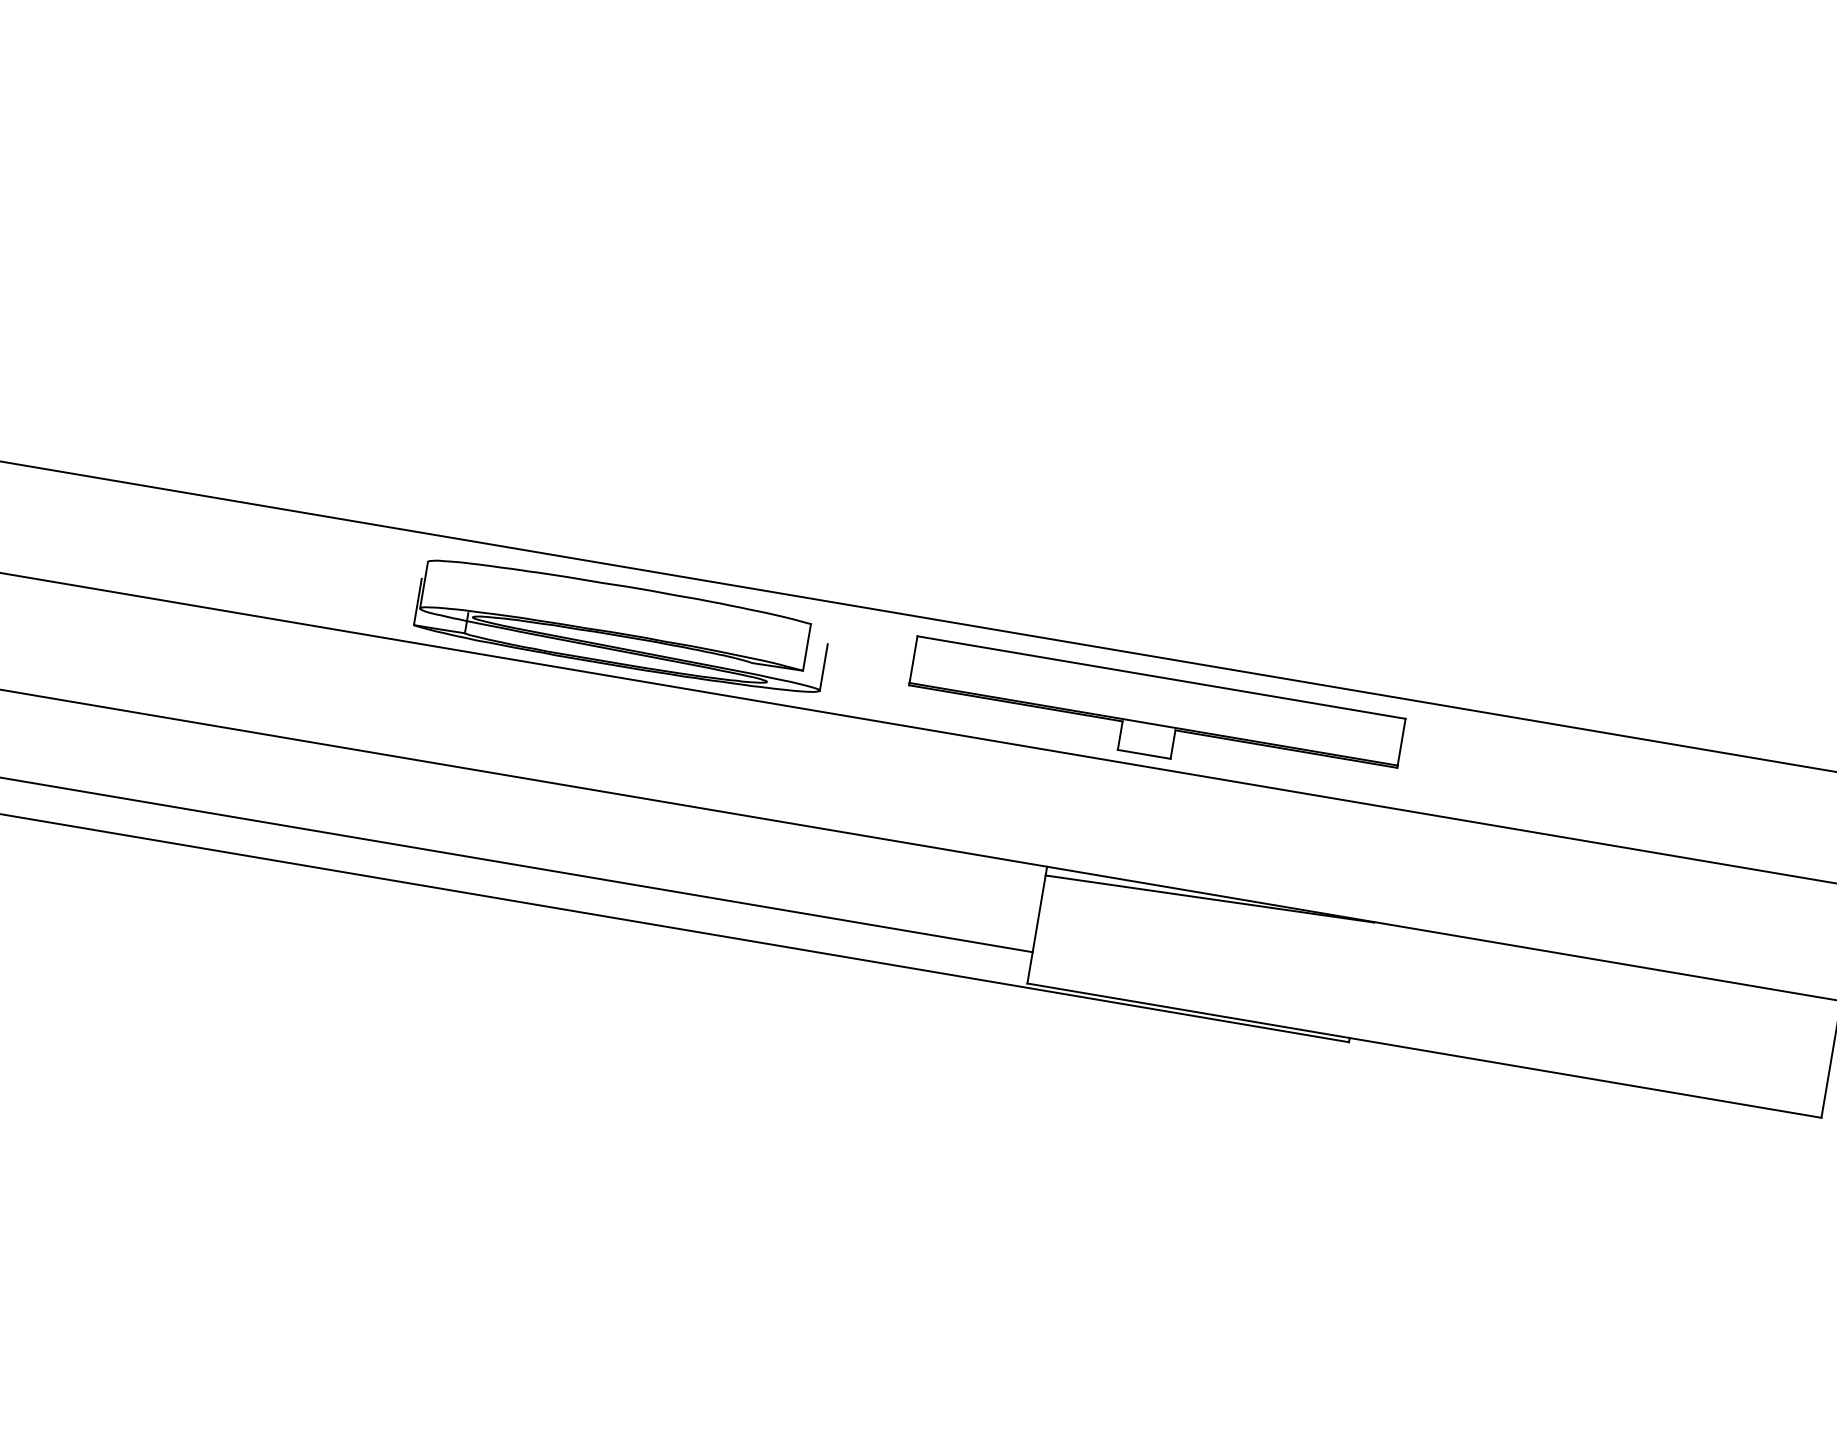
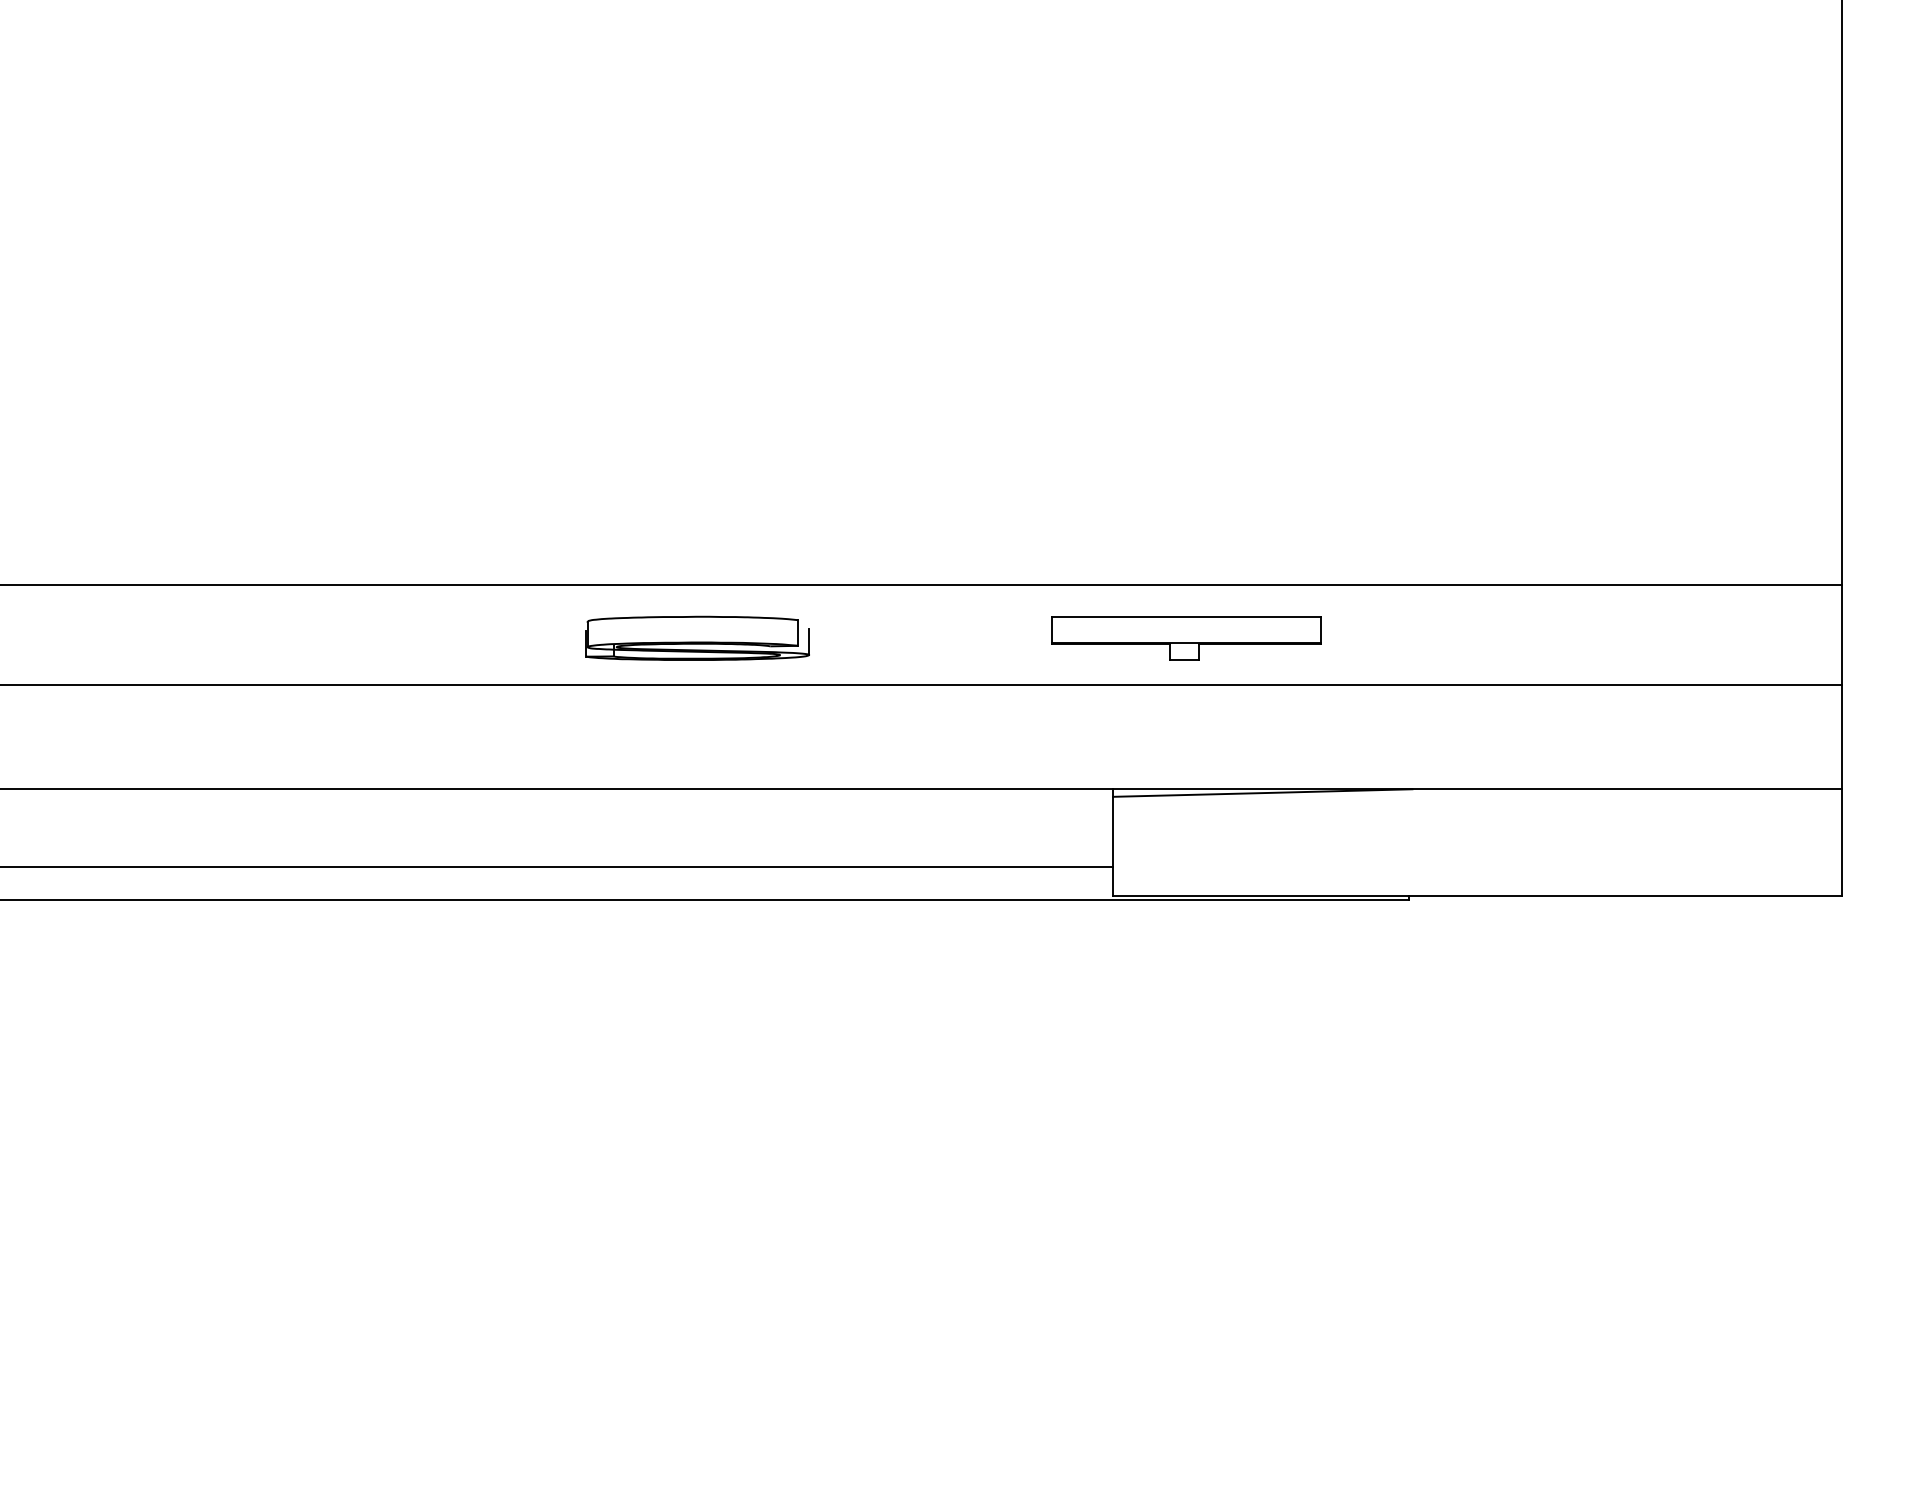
part: (622, 626) -> (697, 638), size x0.6
part: (1154, 716) -> (1186, 638), size x0.6

